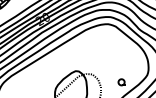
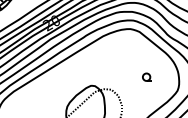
part: (121, 81) -> (146, 76), moved

